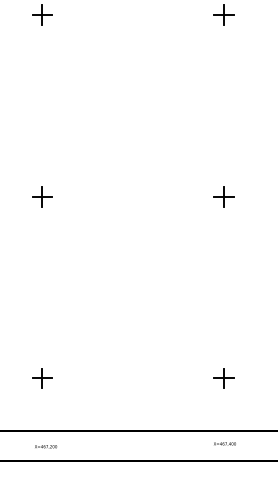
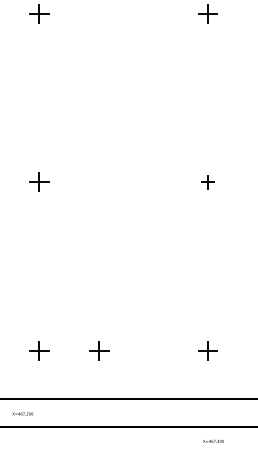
part: (223, 195) -> (207, 181), size x0.7
part: (107, 378) -> (99, 350), added
text: (224, 442) -> (213, 440), moved
text: (45, 446) -> (22, 413), moved

